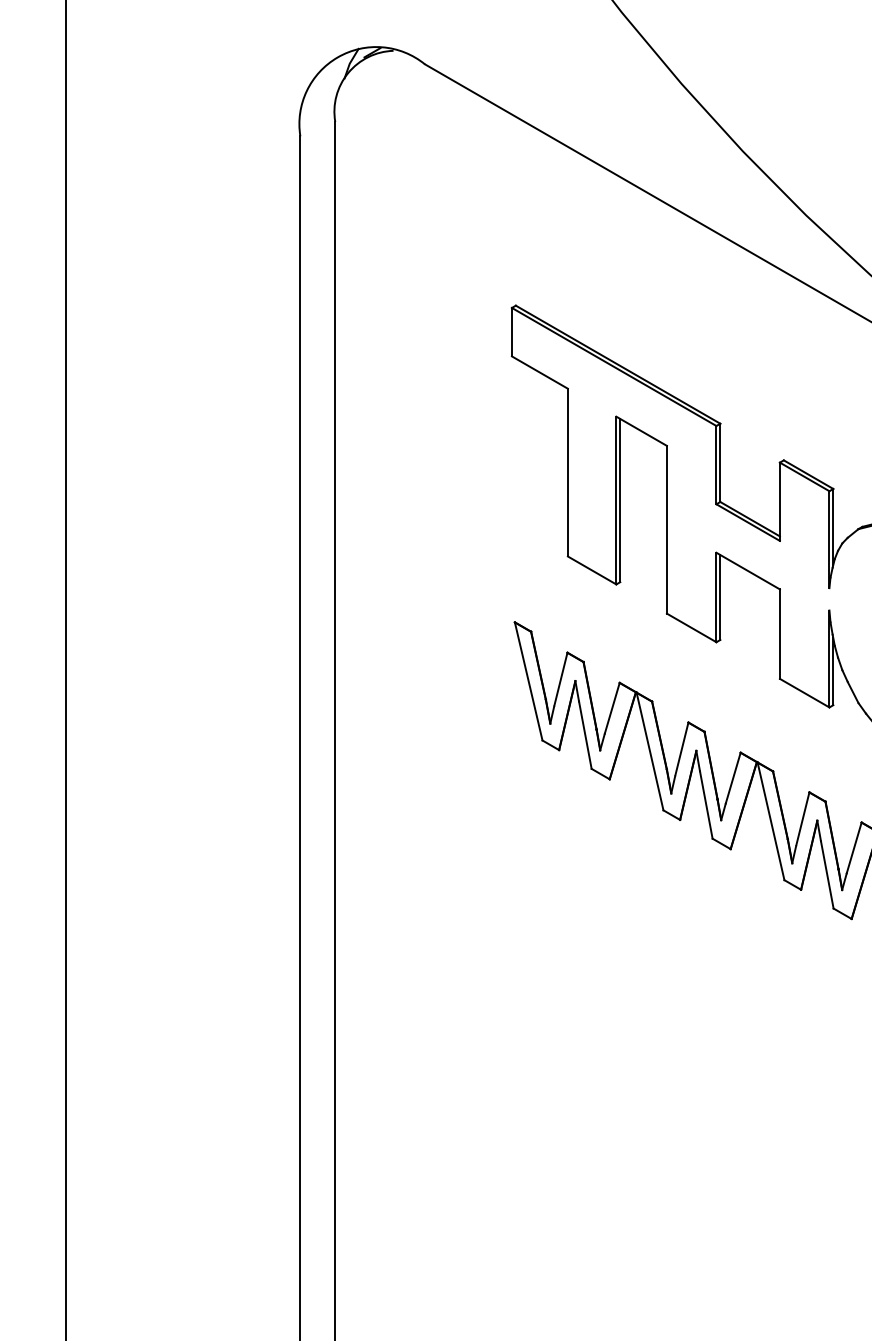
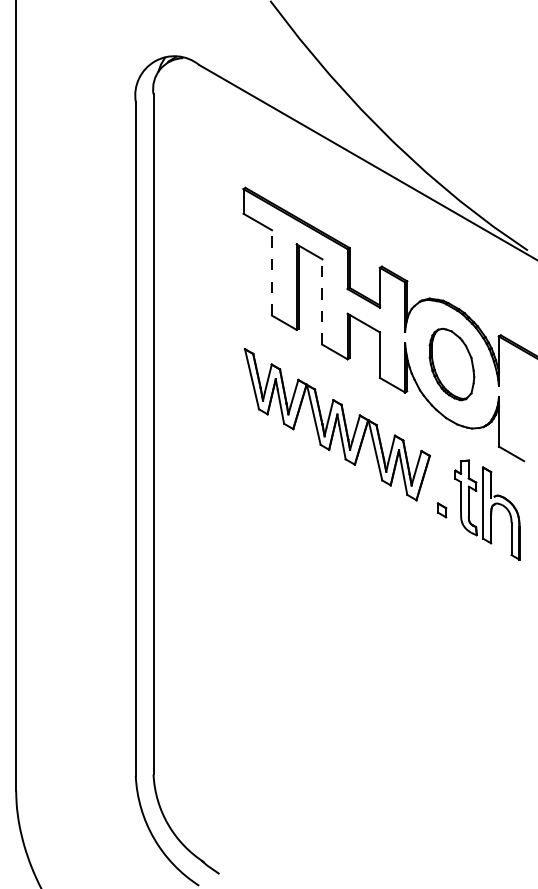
line: (568, 471) -> (272, 272), solid -> dashed
line: (667, 530) -> (322, 302), solid -> dashed

